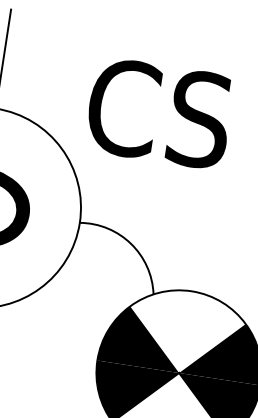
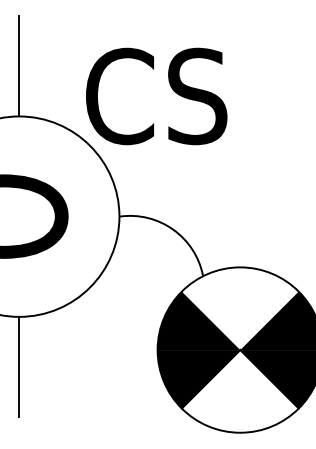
text: (159, 113) -> (156, 96), moved

